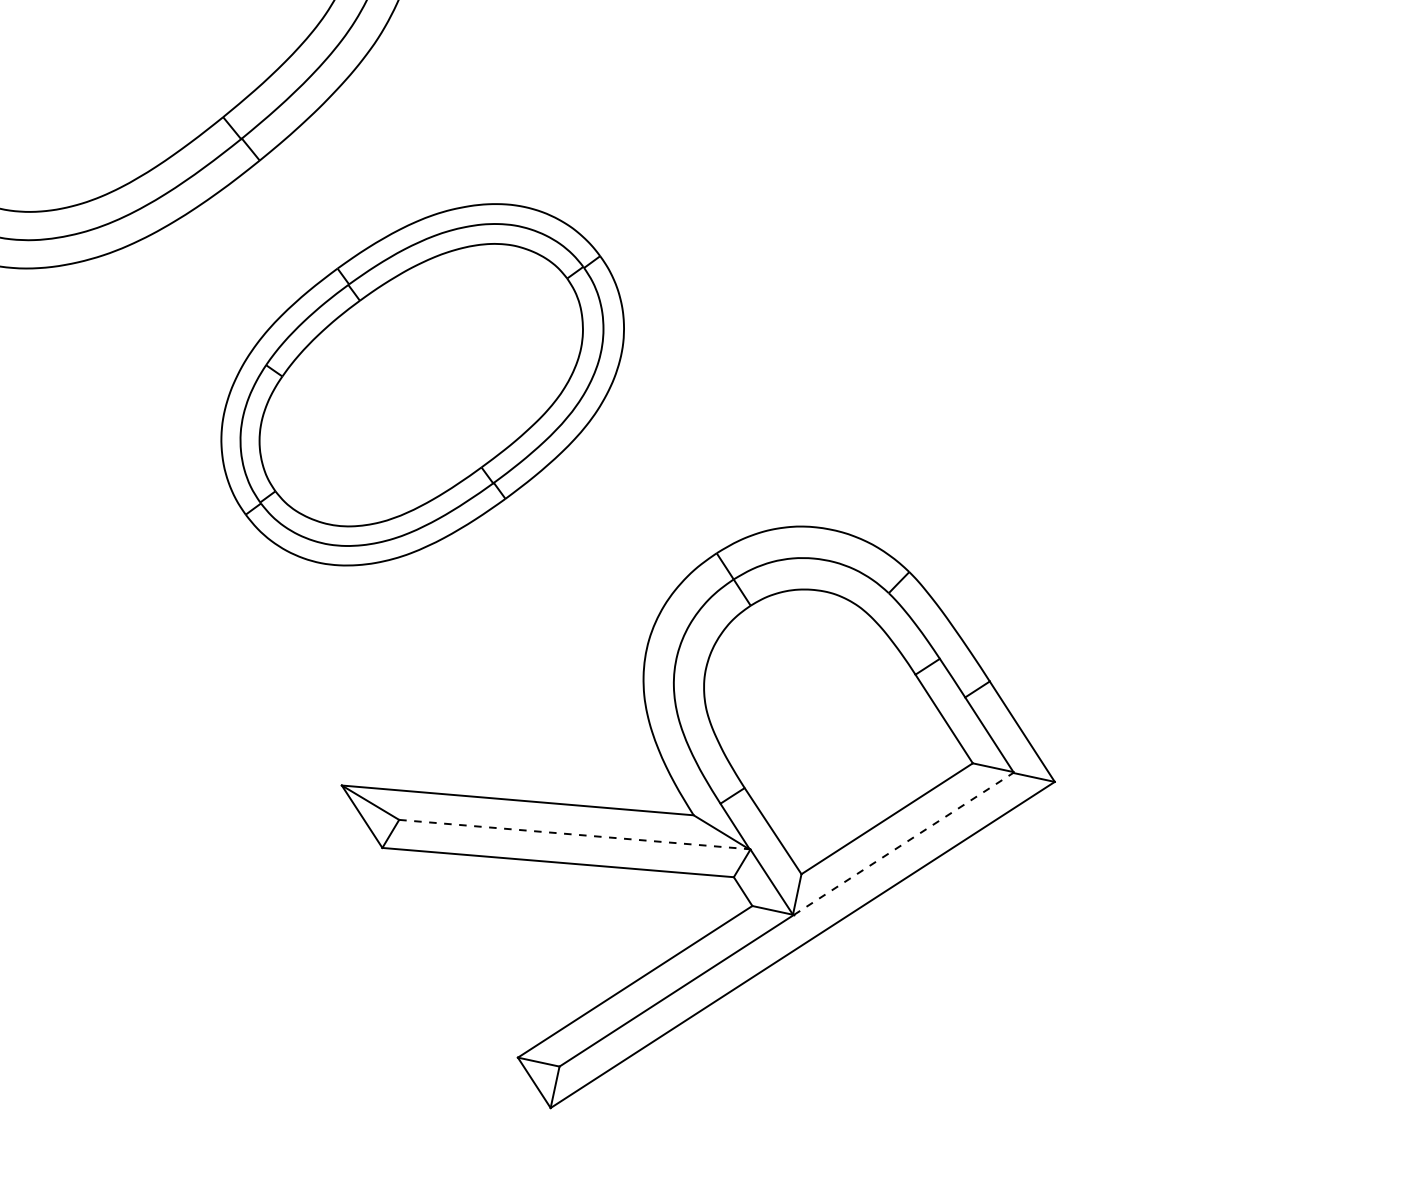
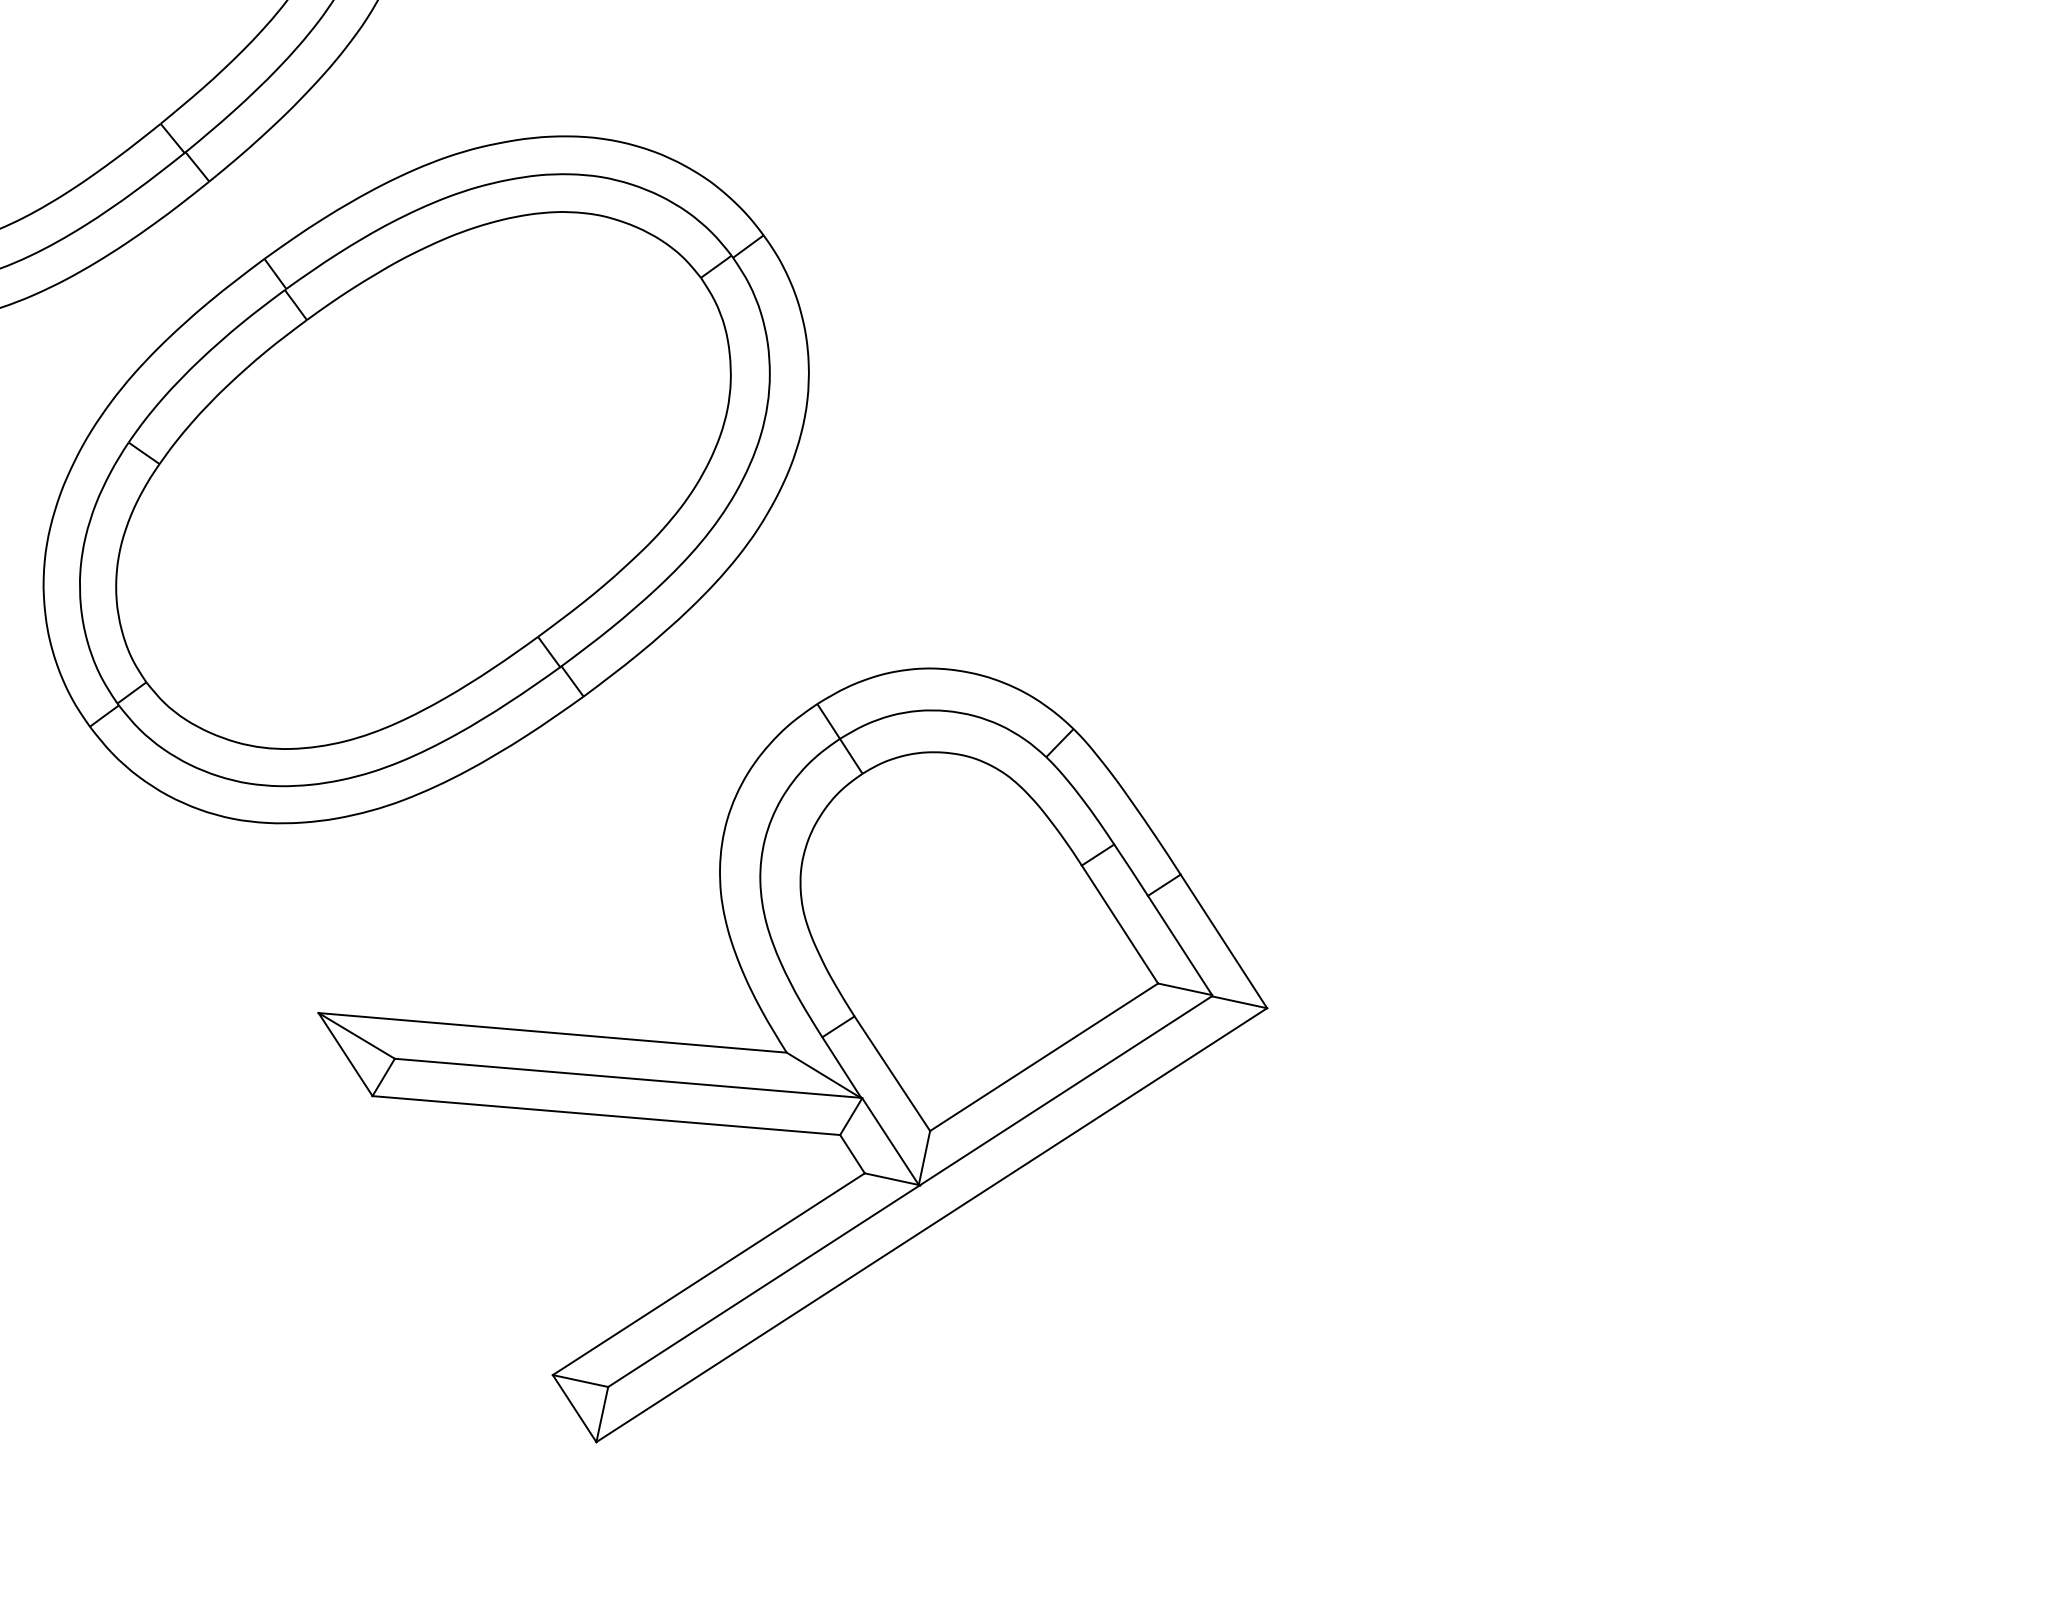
part: (422, 384) -> (425, 479), size x1.43
line: (574, 834) -> (627, 1078), dashed -> solid
line: (903, 843) -> (1065, 1090), dashed -> solid

